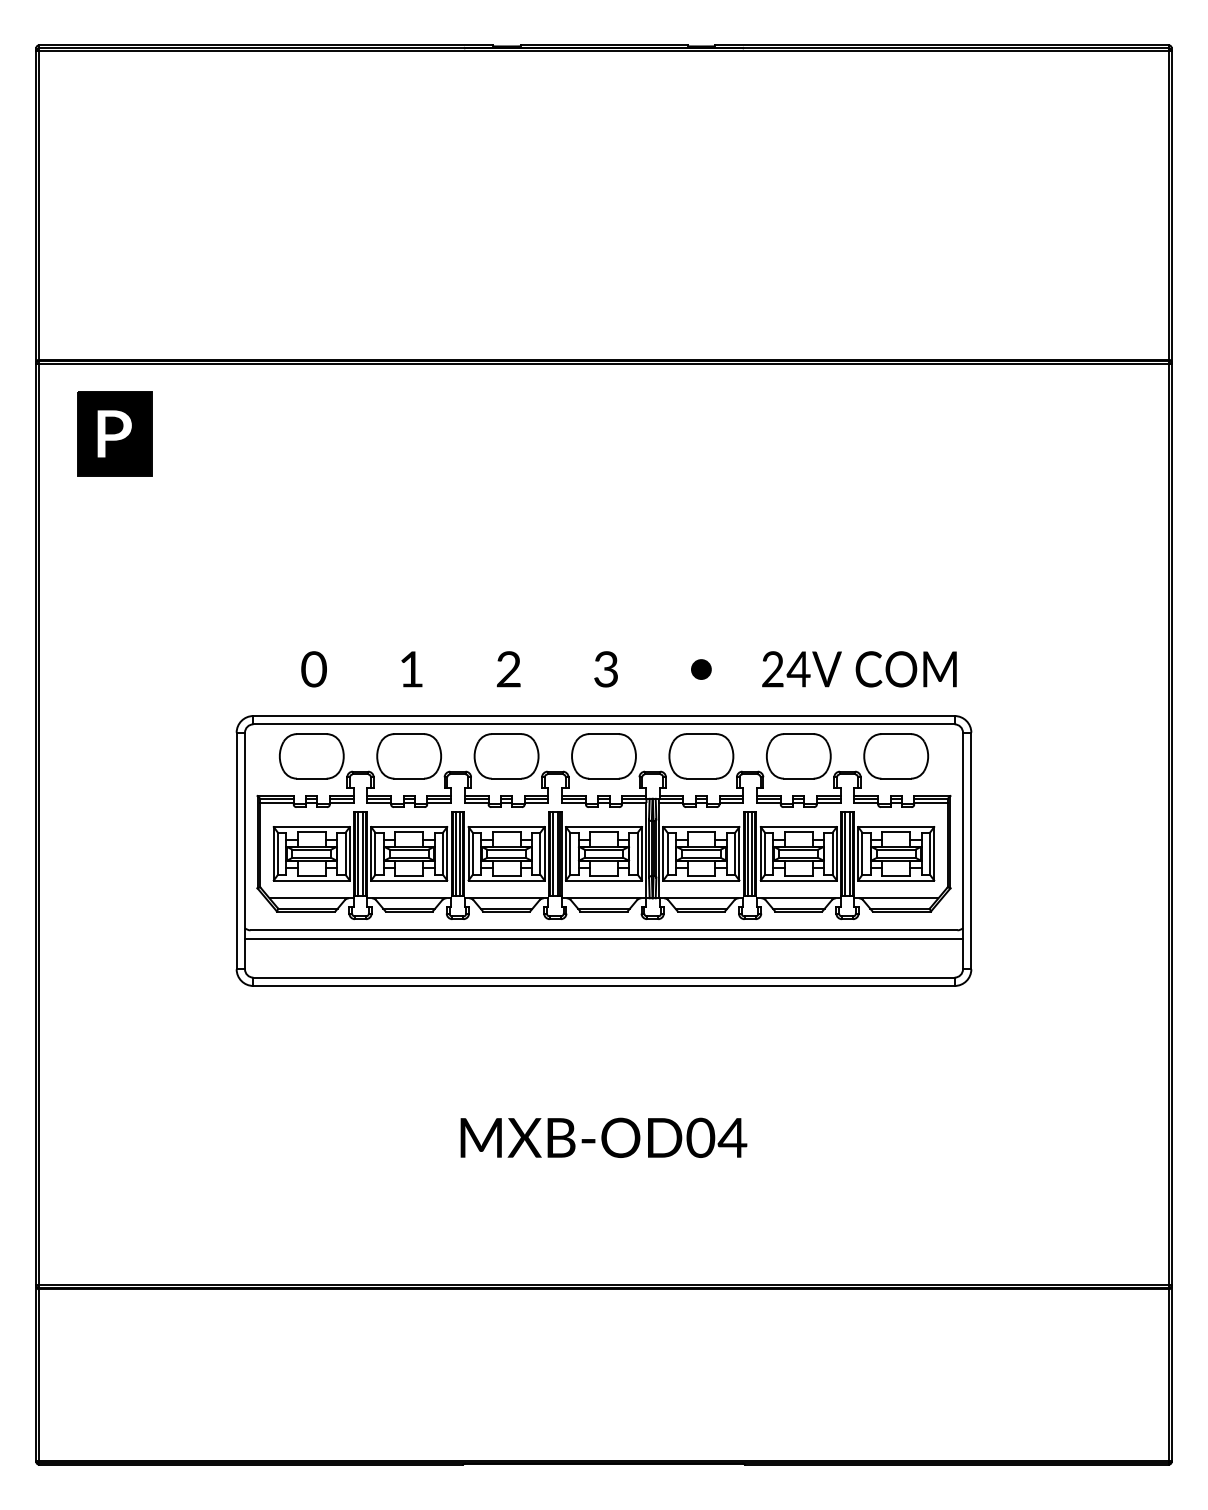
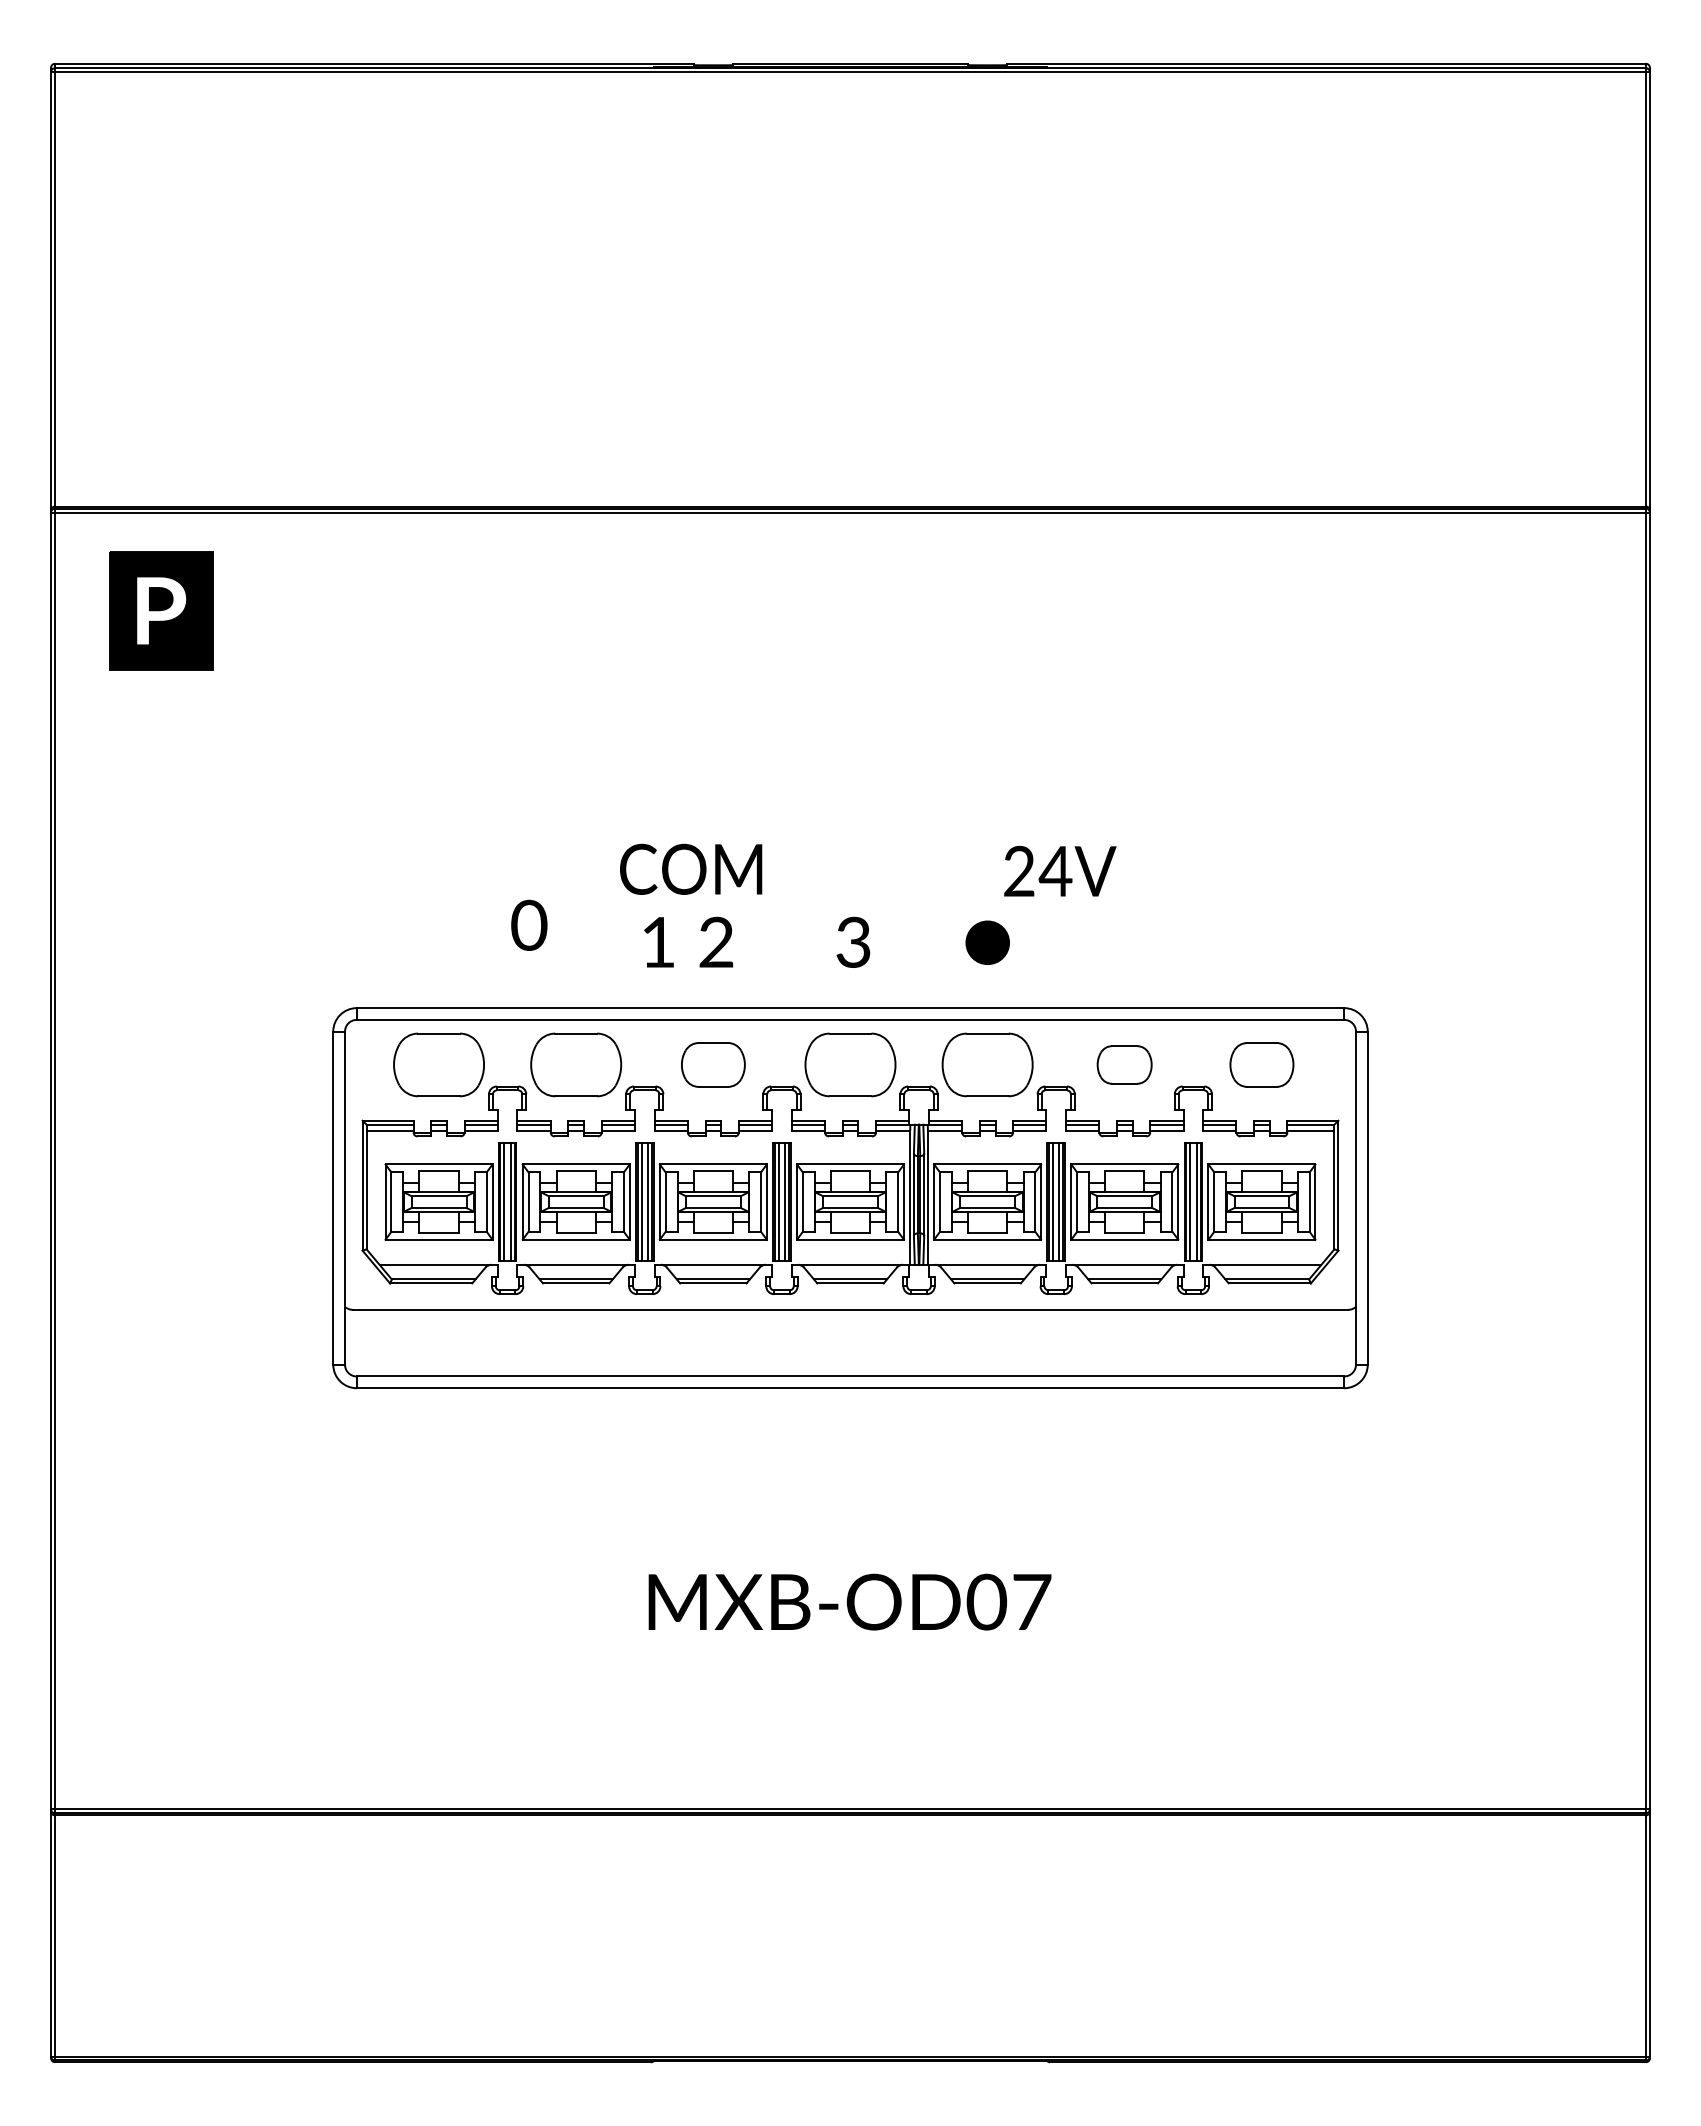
text: (314, 668) -> (529, 924), moved
text: (802, 668) -> (1060, 870), moved
text: (906, 668) -> (691, 868), moved
text: (411, 669) -> (658, 942), moved
part: (701, 669) -> (987, 942), size x1.6
part: (506, 756) -> (713, 1064), size x0.7
part: (798, 756) -> (1124, 1064), size x0.6
part: (895, 756) -> (1261, 1064), size x0.7
line: (604, 938) -> (850, 1321), removed
text: (732, 1137) -> (1031, 1601), MXB-OD04 -> MXB-OD07

